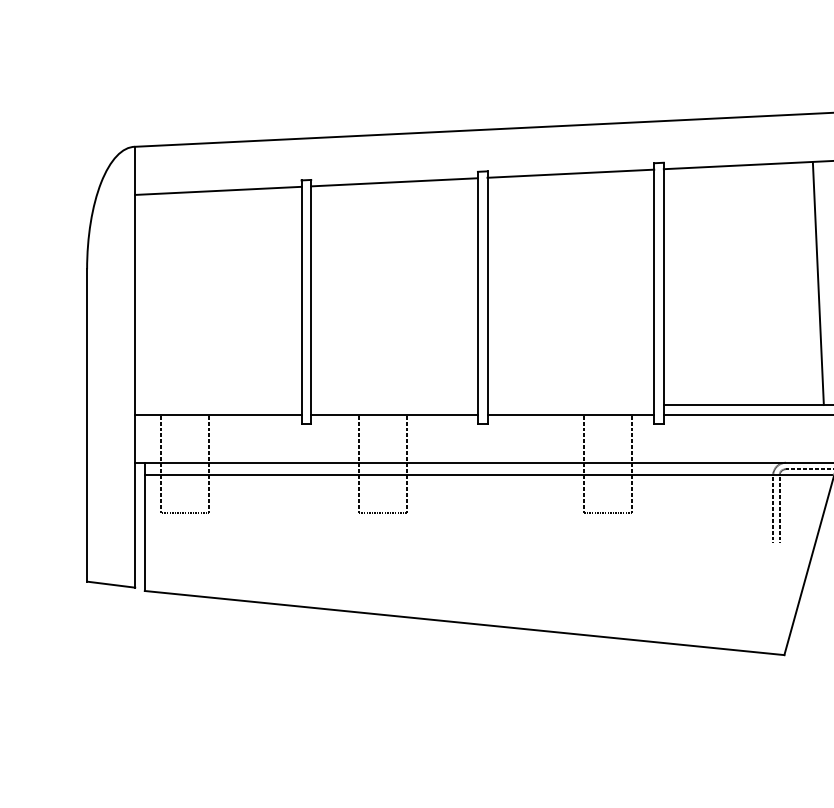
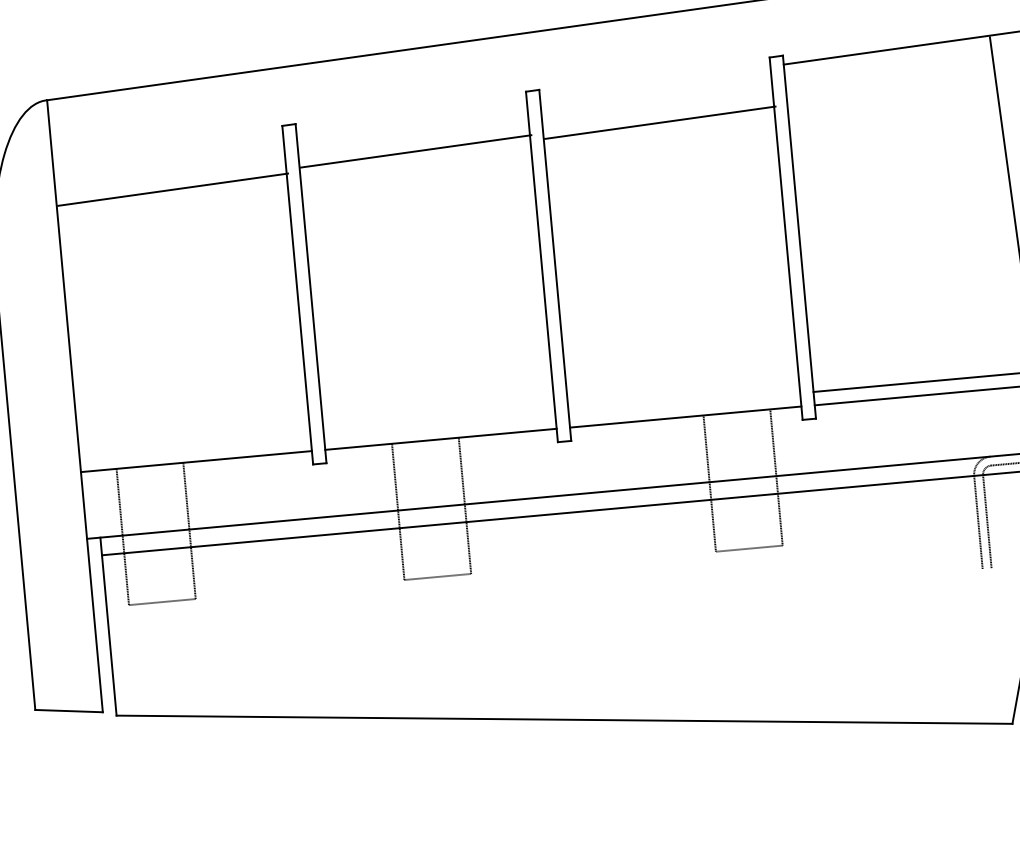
line: (570, 173) -> (659, 122), moved
line: (394, 182) -> (416, 151), moved
line: (218, 190) -> (173, 189), moved

